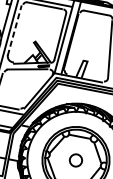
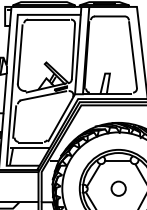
line: (14, 30) -> (20, 54), dashed -> solid

